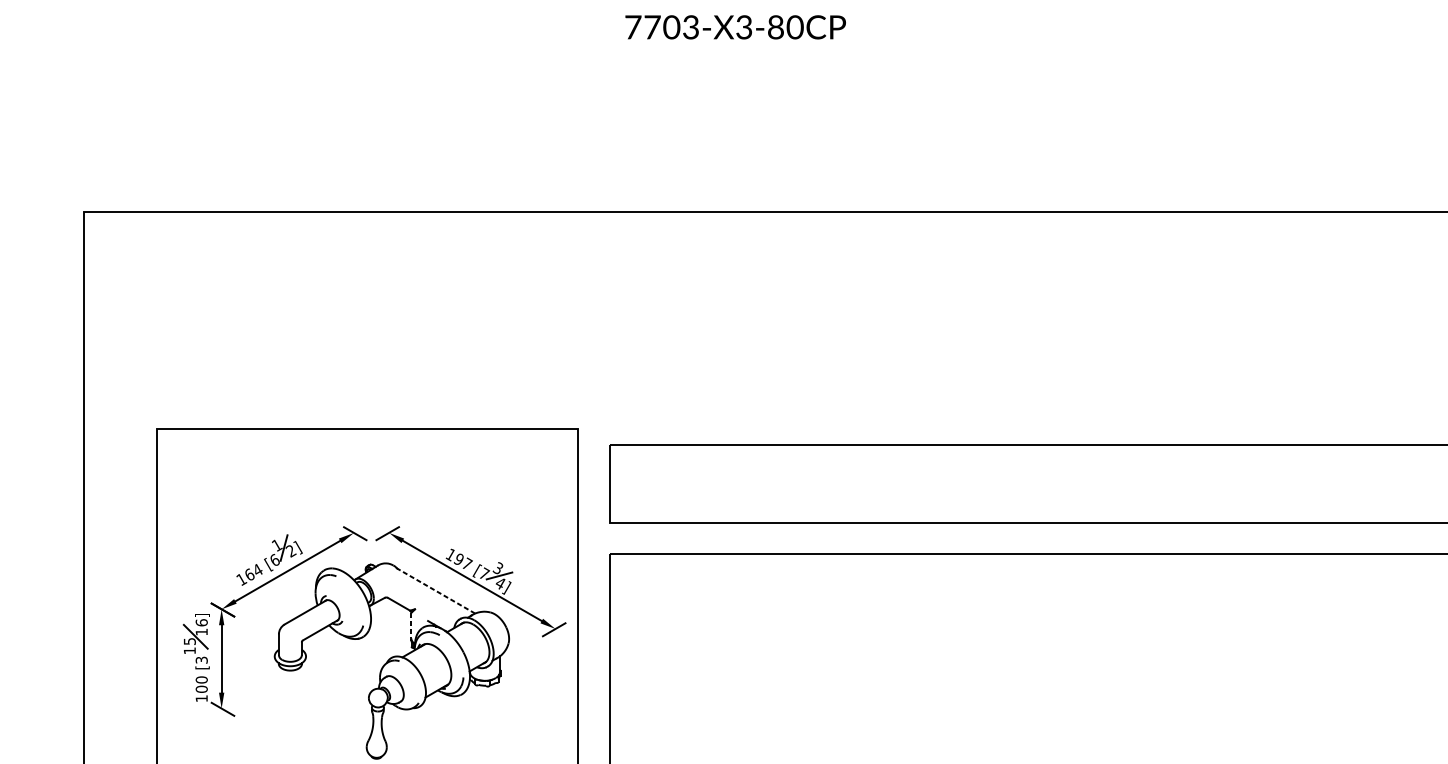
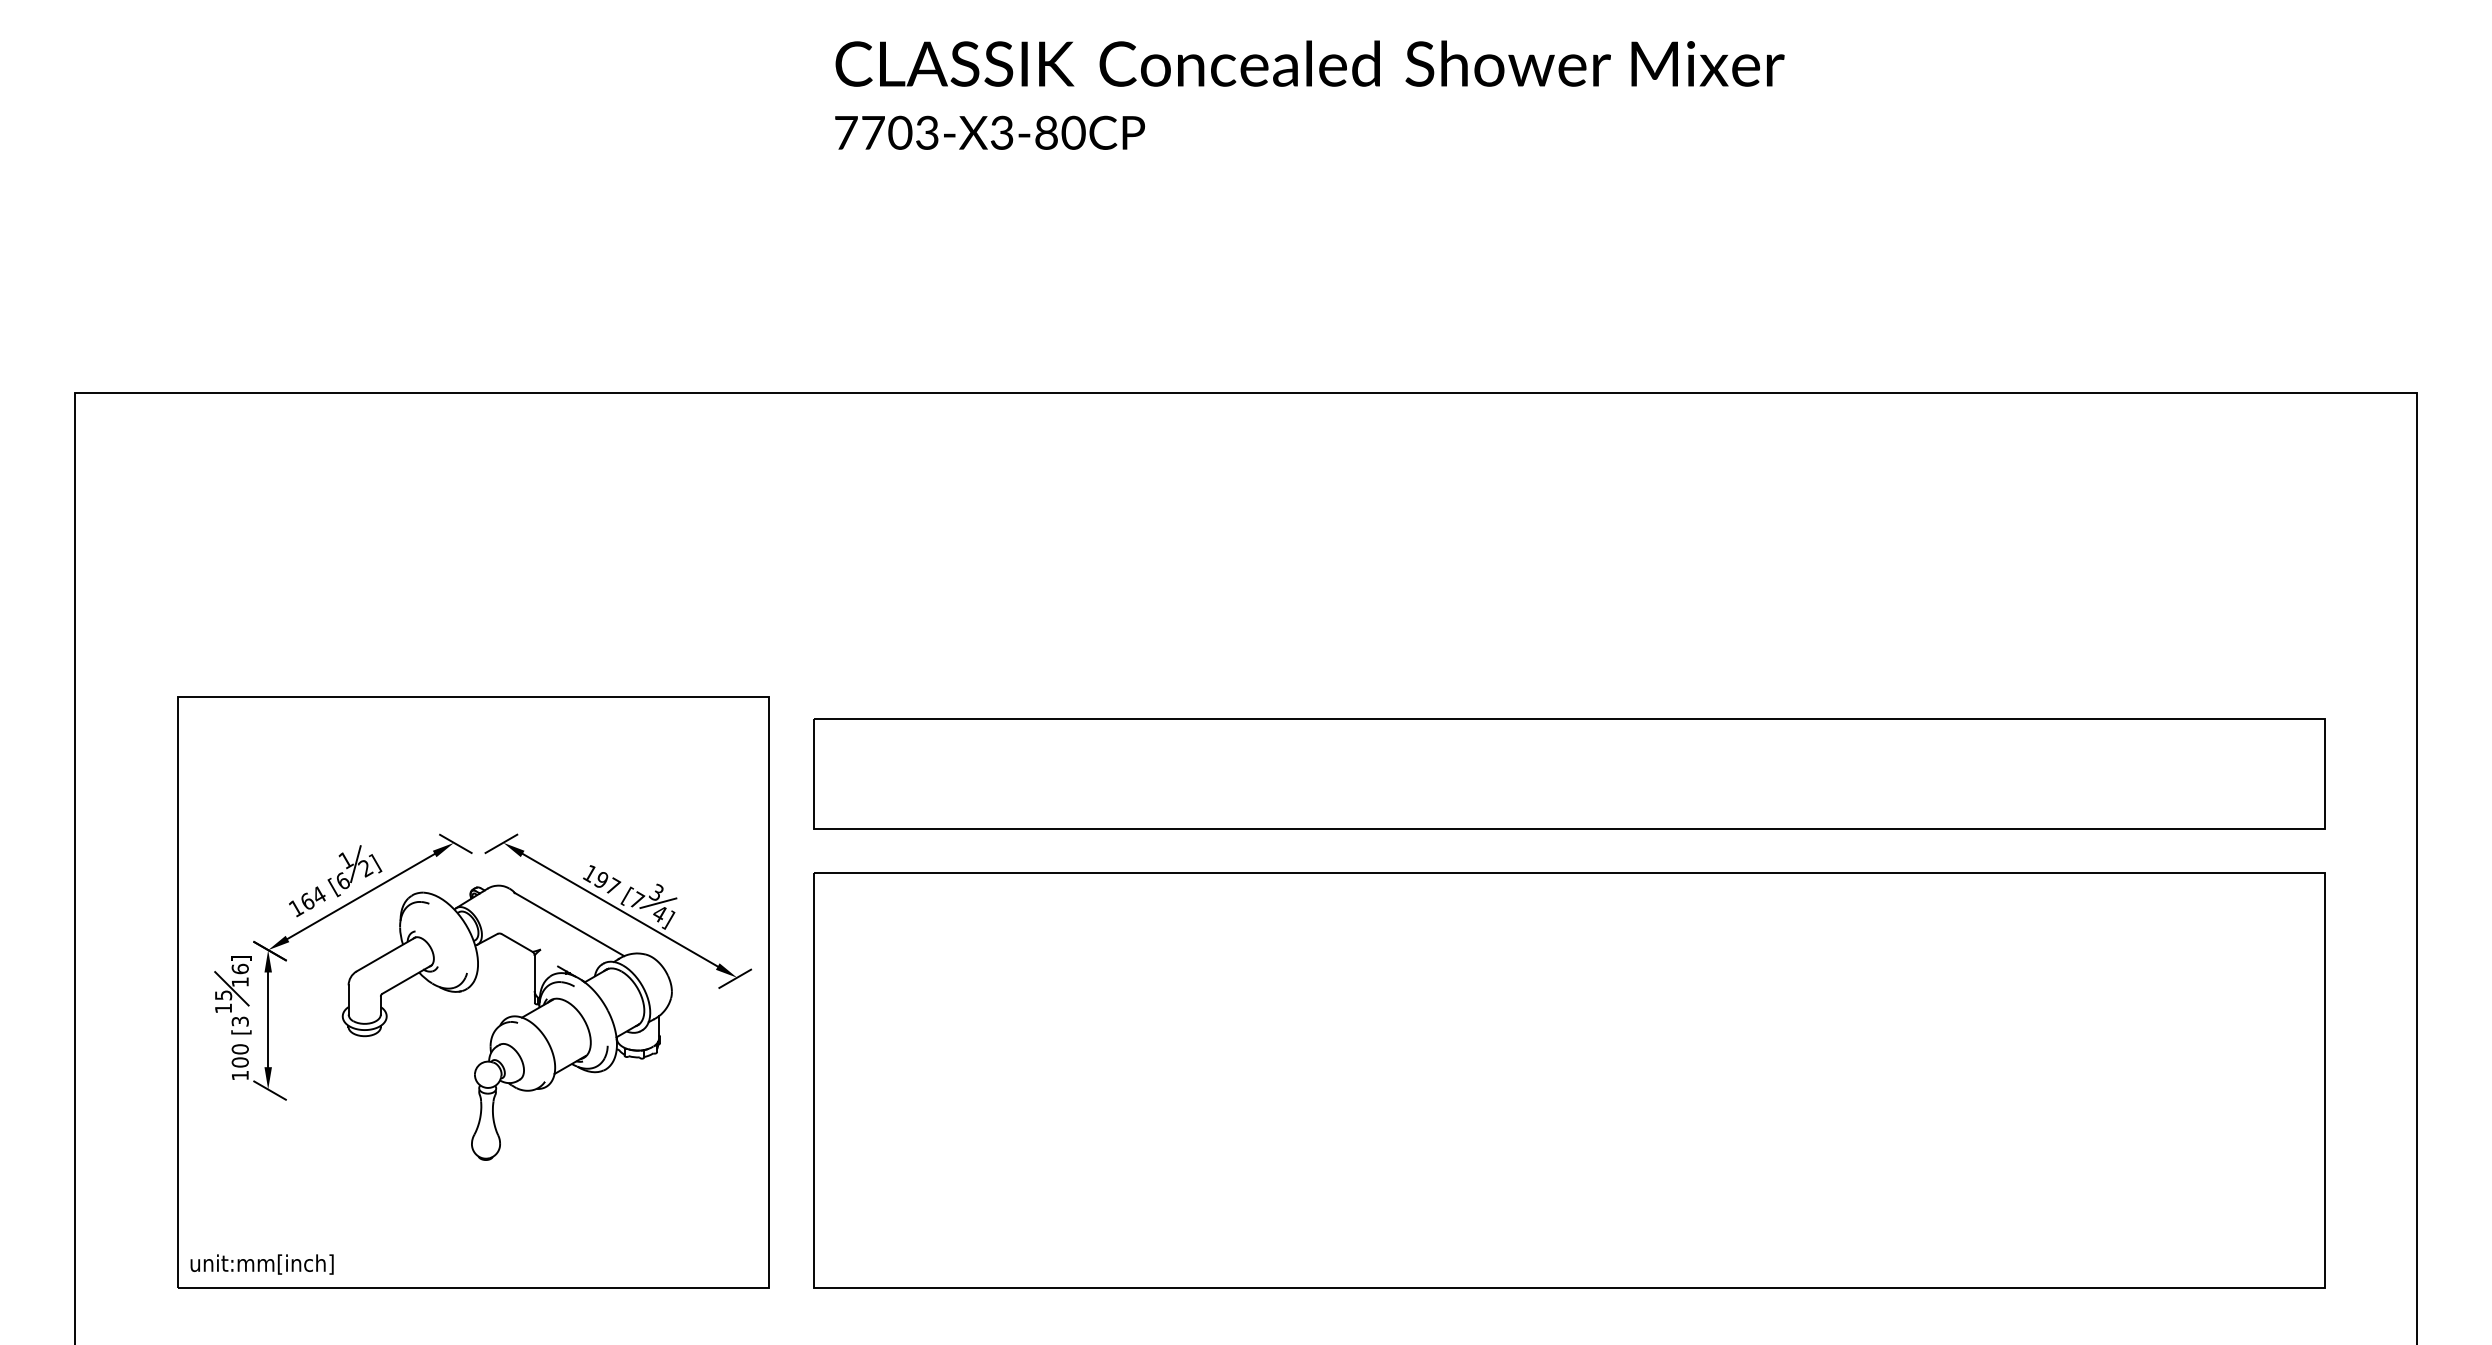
line: (436, 591) -> (569, 924), dashed -> solid
line: (411, 625) -> (534, 973), dashed -> solid

